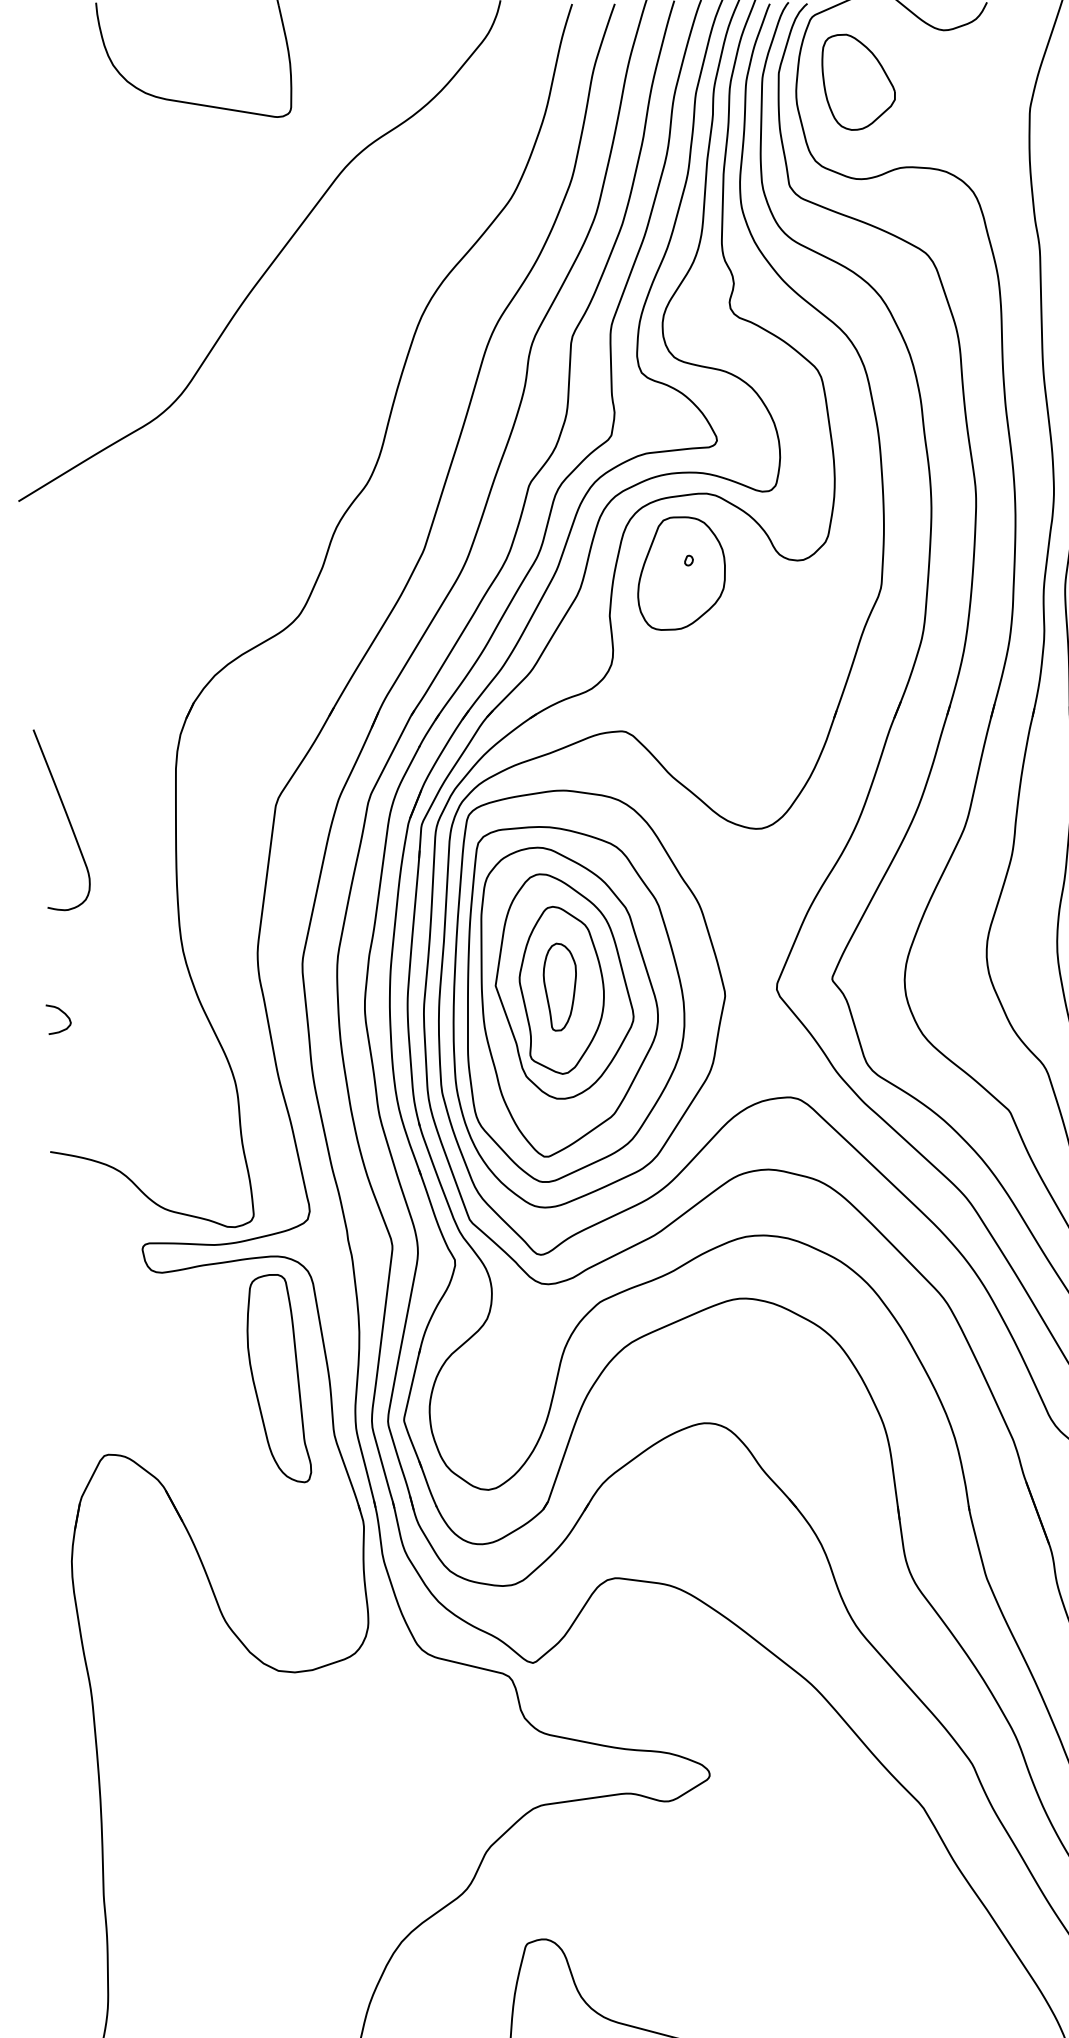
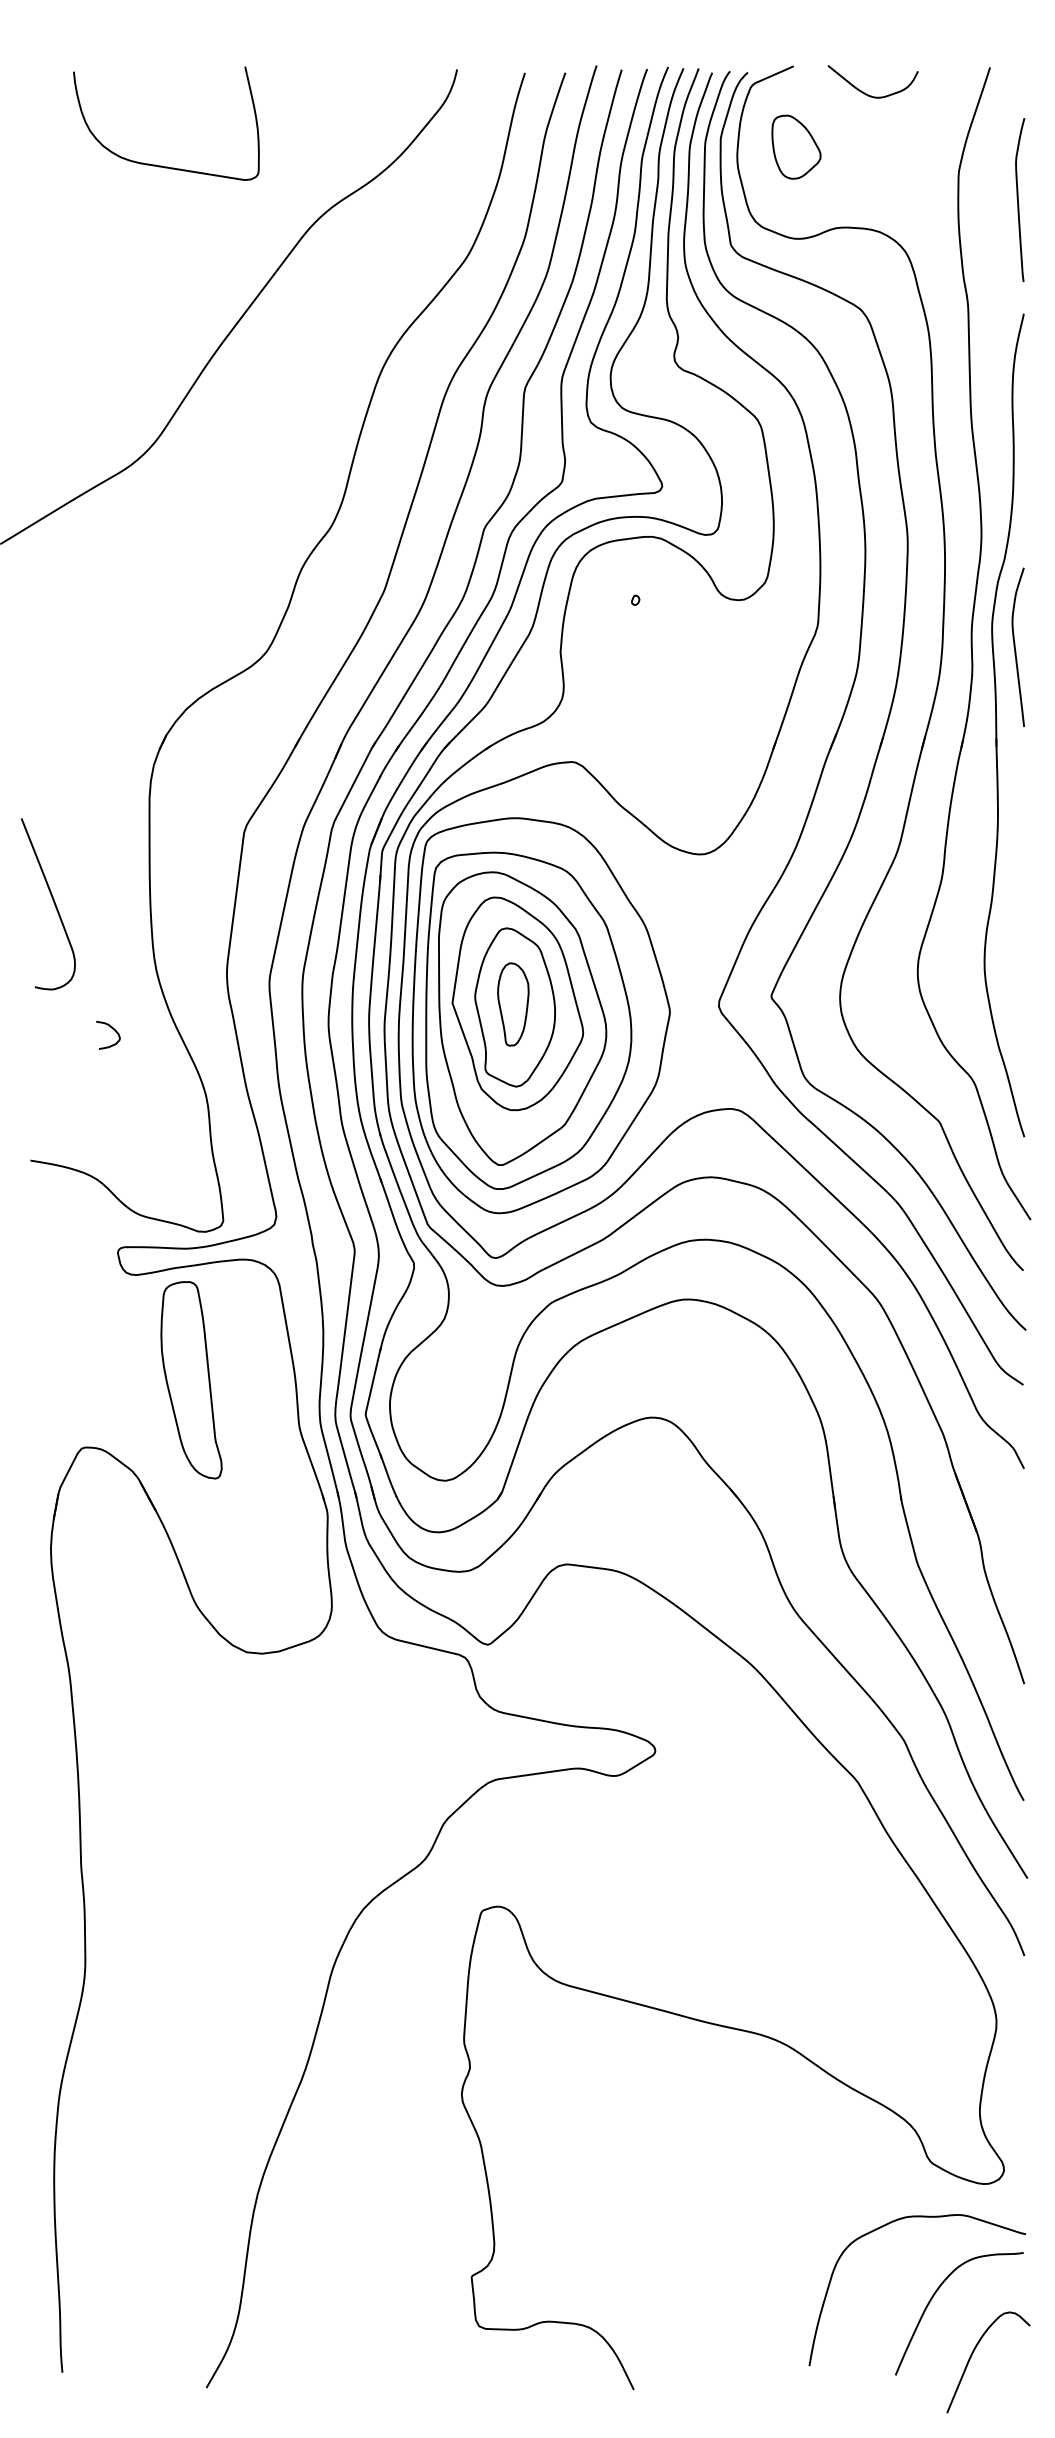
part: (858, 82) -> (796, 147), size x0.7
part: (681, 573) -> (628, 612), removed
curve: (67, 818) -> (53, 902), moved
curve: (62, 1013) -> (112, 1029), moved
part: (279, 1378) -> (191, 1380), moved

